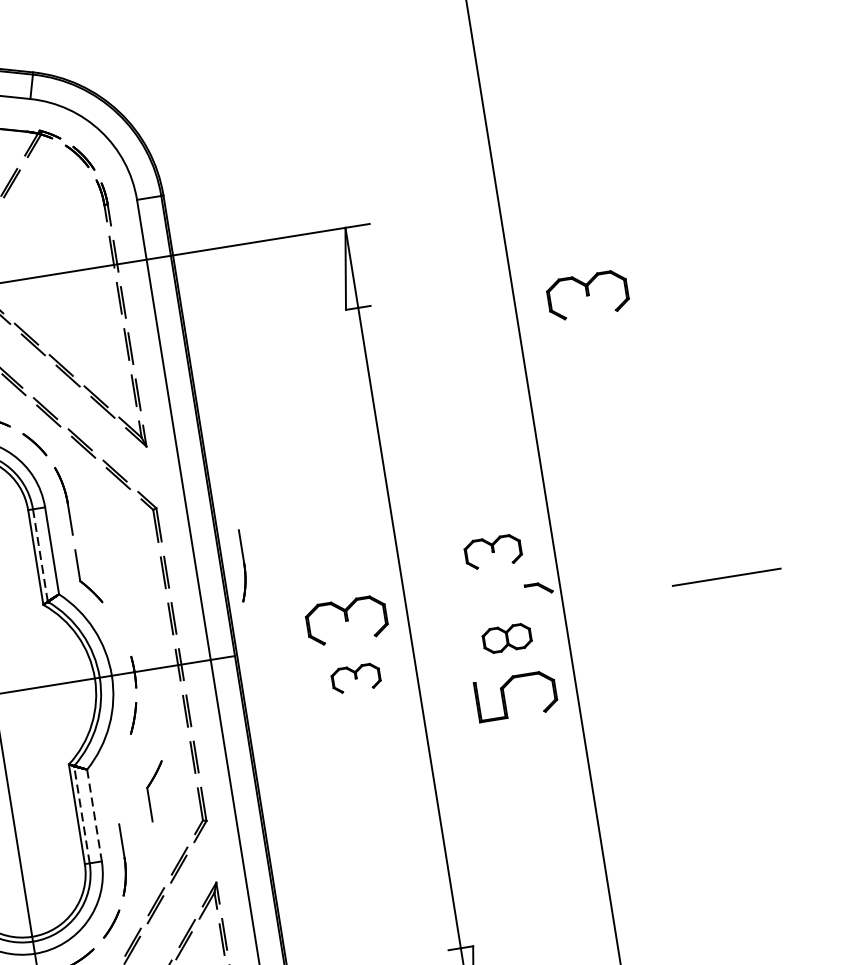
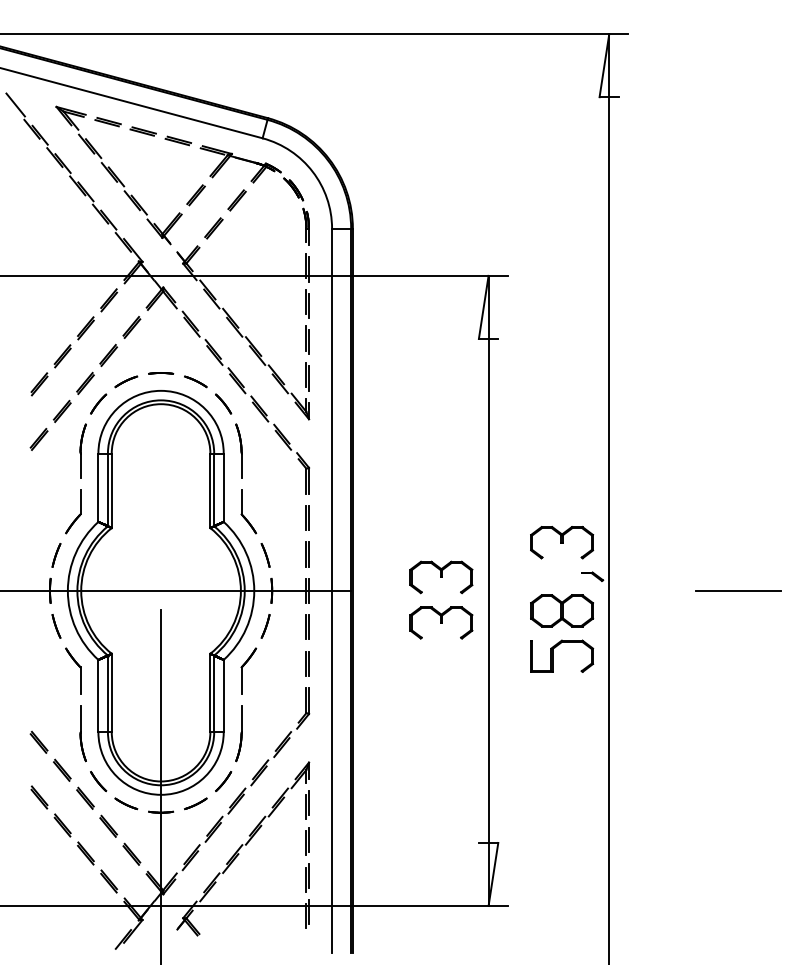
part: (588, 295) -> (666, 357), removed
part: (493, 551) -> (562, 542), size x1.43
line: (40, 555) -> (214, 489), dashed -> solid
part: (240, 565) -> (366, 522), removed
line: (118, 628) -> (265, 555), added
part: (507, 637) -> (562, 610), size x1.67
part: (356, 677) -> (441, 622), size x1.67
part: (156, 790) -> (248, 670), moved
line: (82, 814) -> (214, 693), dashed -> solid
line: (94, 816) -> (223, 696), dashed -> solid

